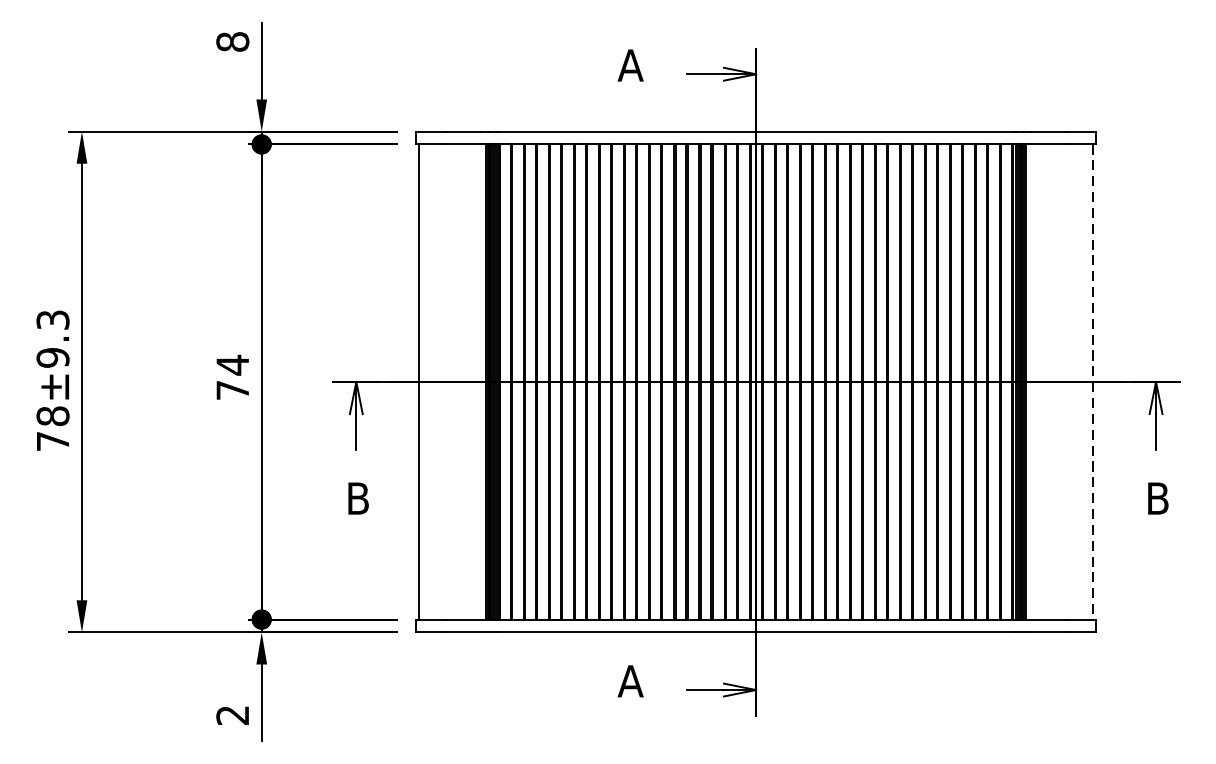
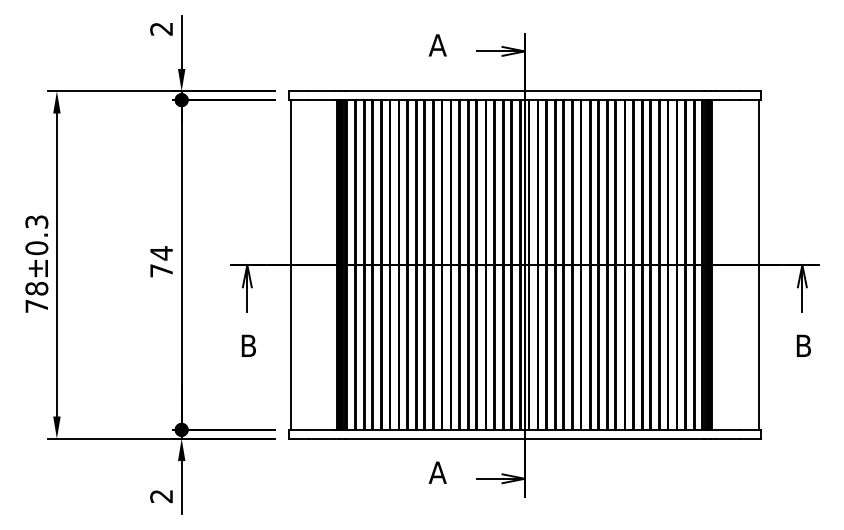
text: (232, 41) -> (161, 28), 8 -> 2
text: (52, 358) -> (36, 248), 78±9.3 -> 78±0.3
line: (1092, 382) -> (758, 265), dashed -> solid

